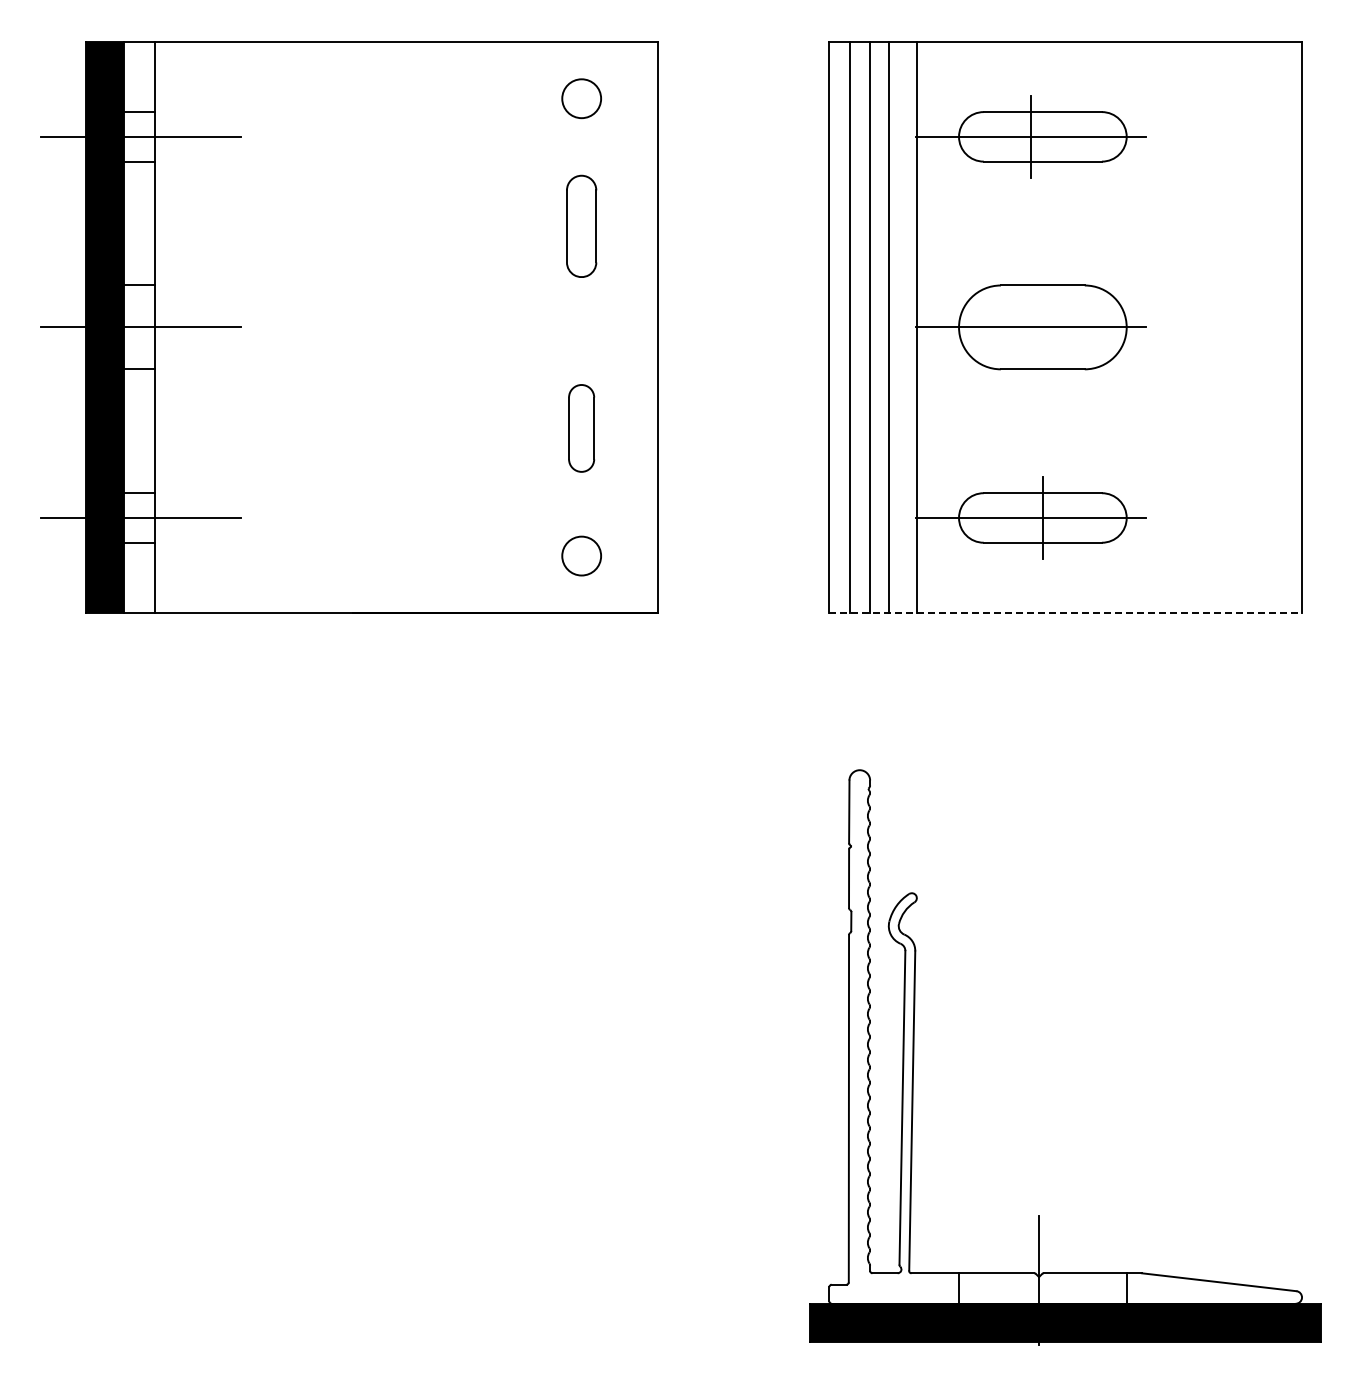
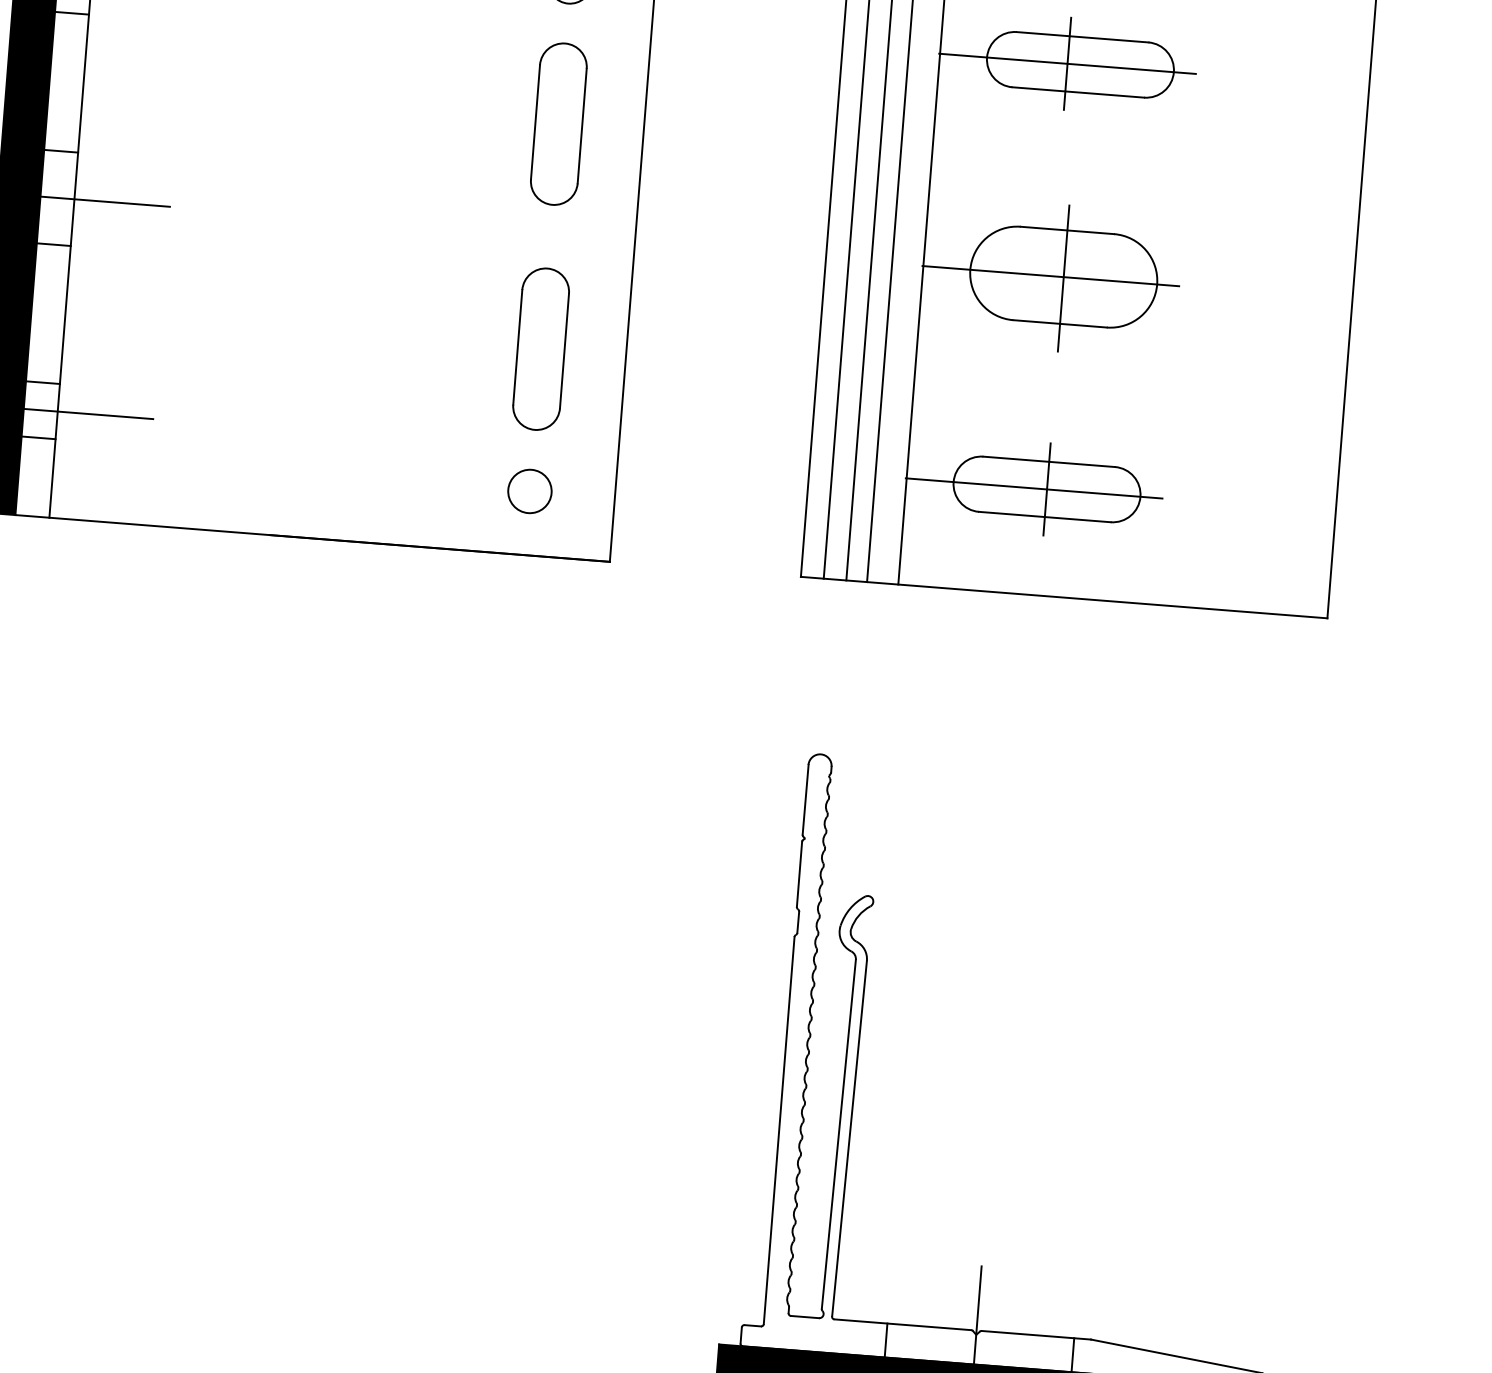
part: (581, 226) -> (558, 124), size x1.43
line: (1042, 328) -> (1063, 278), added
part: (581, 428) -> (540, 349), size x1.67
line: (1066, 613) -> (1064, 597), dashed -> solid

